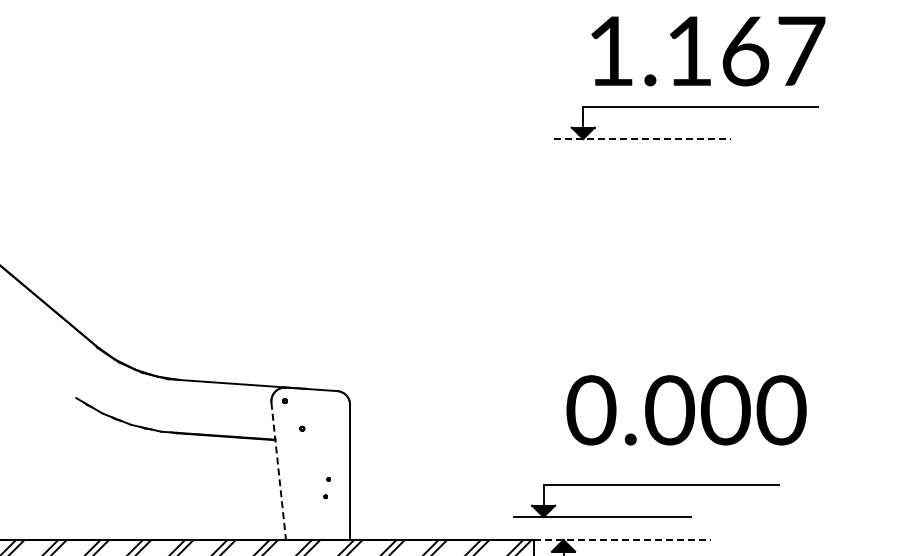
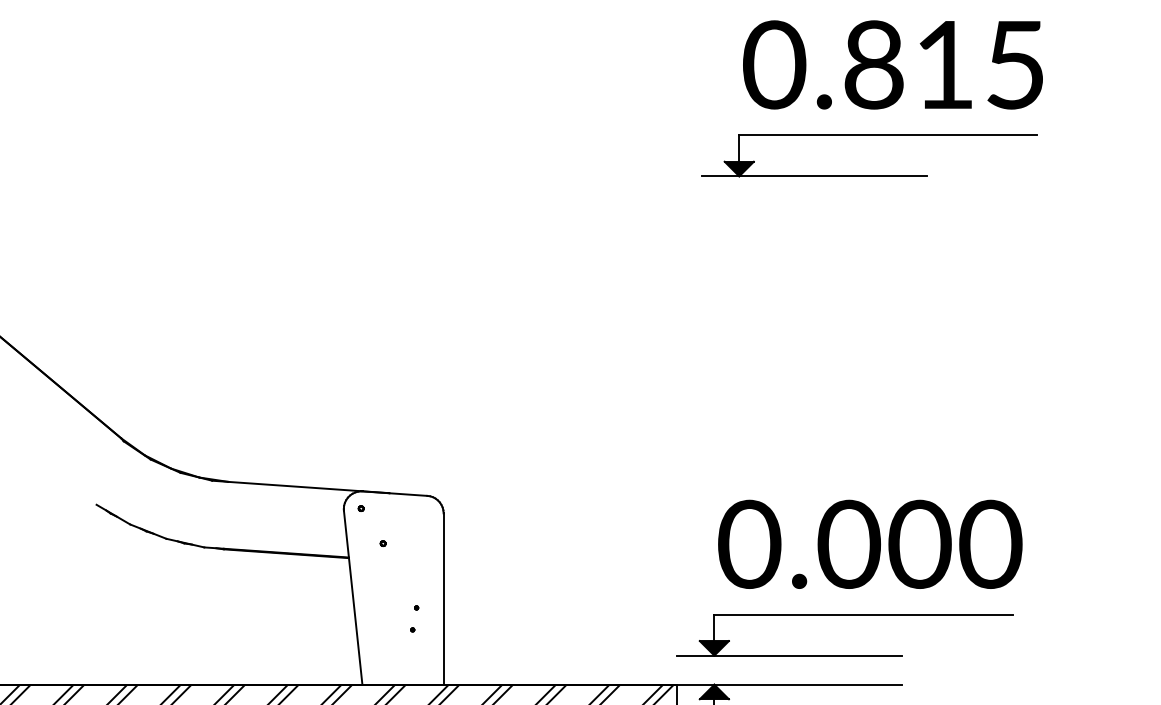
text: (705, 51) -> (894, 65), 1.167 -> 0.815
line: (642, 139) -> (814, 176), dashed -> solid
text: (686, 410) -> (870, 544), moved
line: (278, 471) -> (352, 597), dashed -> solid
part: (646, 516) -> (844, 654), moved
line: (622, 540) -> (789, 685), dashed -> solid

